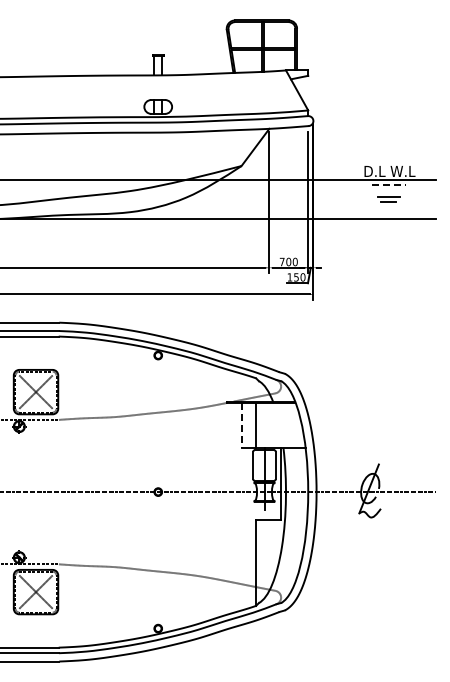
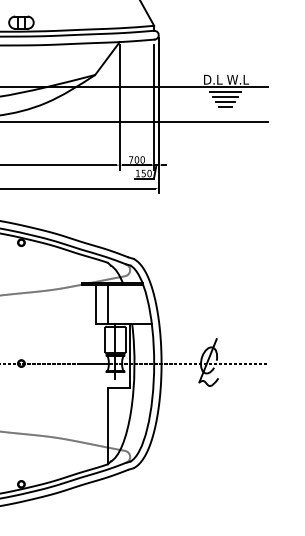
line: (389, 185) -> (226, 92), dashed -> solid
line: (388, 191) -> (225, 97), added
line: (242, 425) -> (96, 304), dashed -> solid

